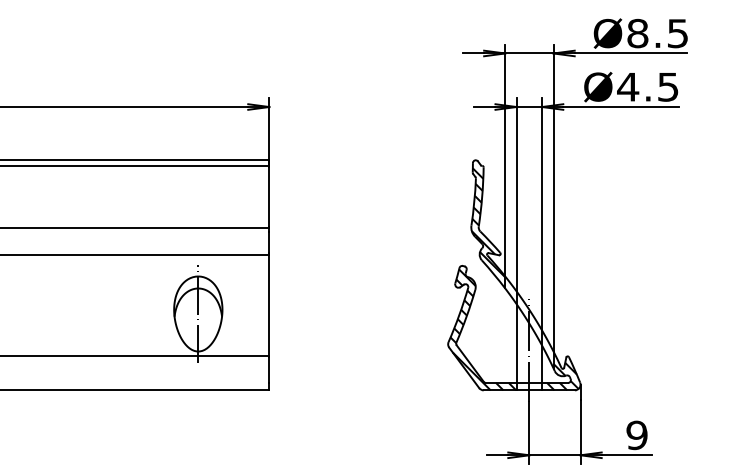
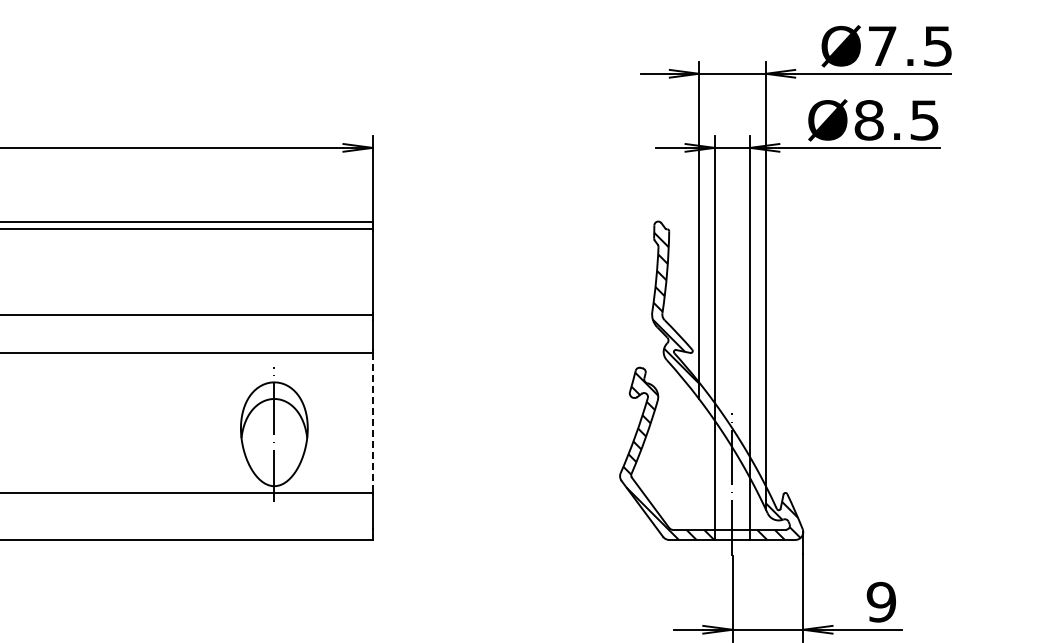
text: (637, 33) -> (882, 46), Ø8.5 -> Ø7.5
text: (627, 87) -> (868, 120), Ø4.5 -> Ø8.5
line: (269, 306) -> (372, 423), solid -> dashed

